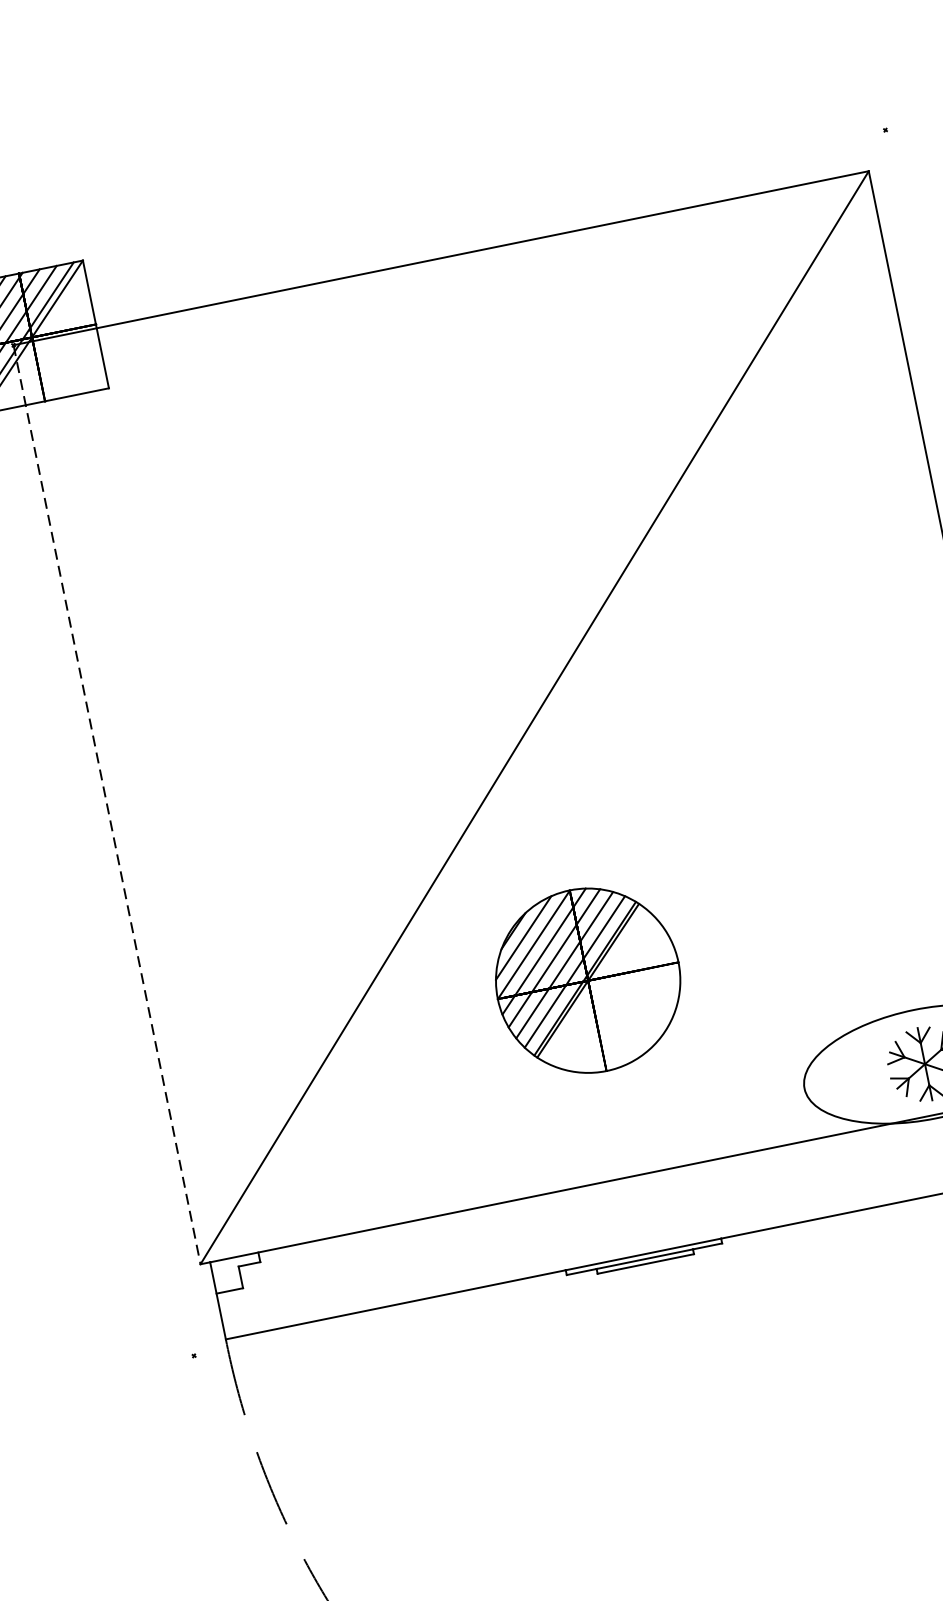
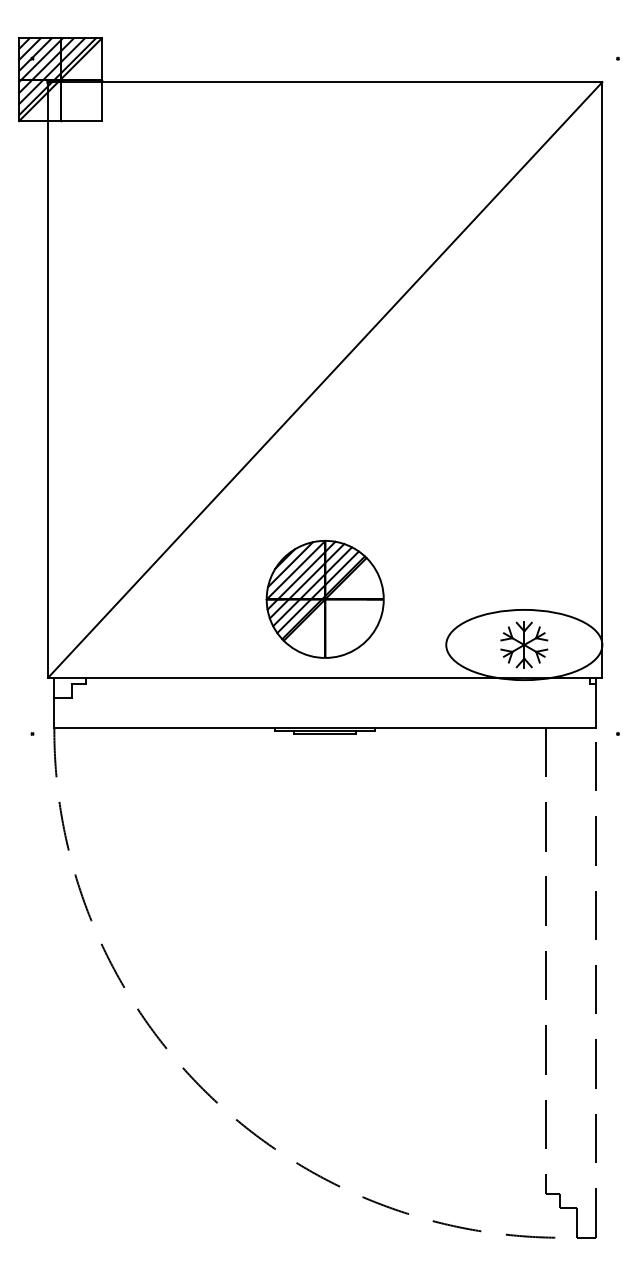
line: (107, 803) -> (48, 379), dashed -> solid
part: (586, 979) -> (324, 598), moved

